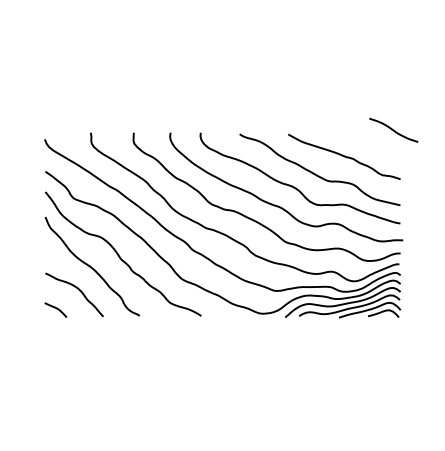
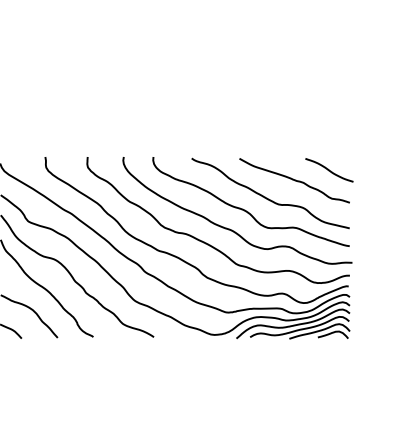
curve: (393, 129) -> (329, 169), moved

